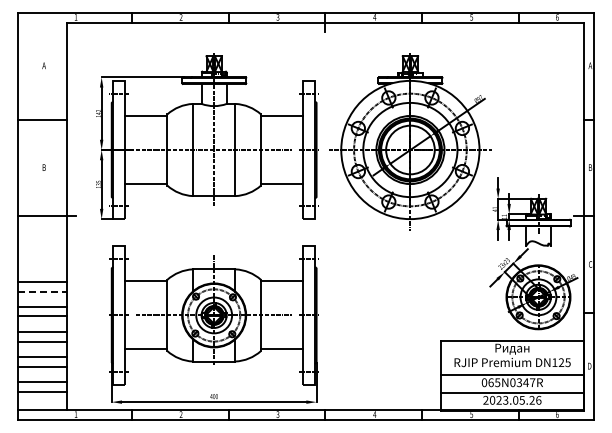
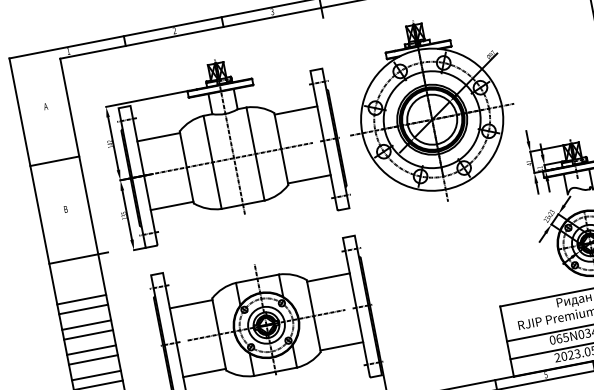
line: (42, 256) -> (81, 299), added
line: (42, 266) -> (83, 309), added
line: (43, 291) -> (89, 334), dashed -> solid

